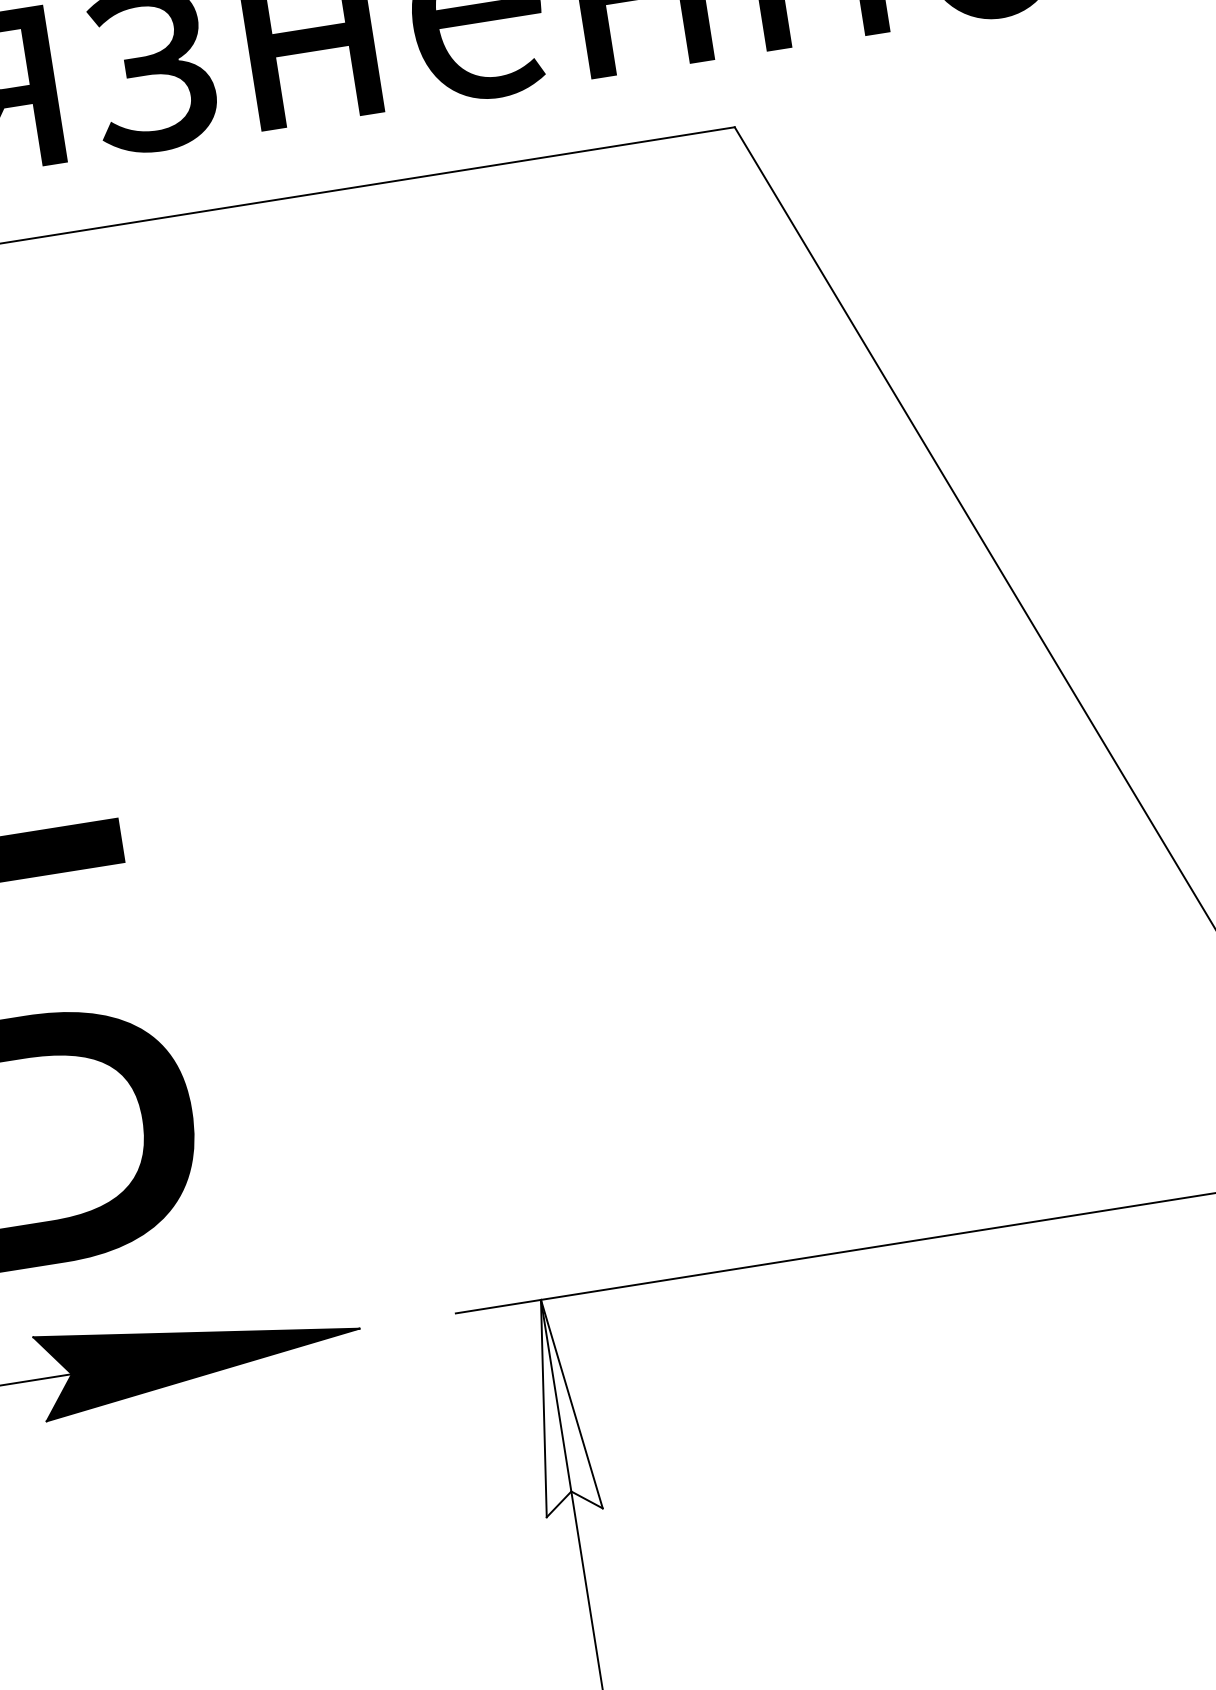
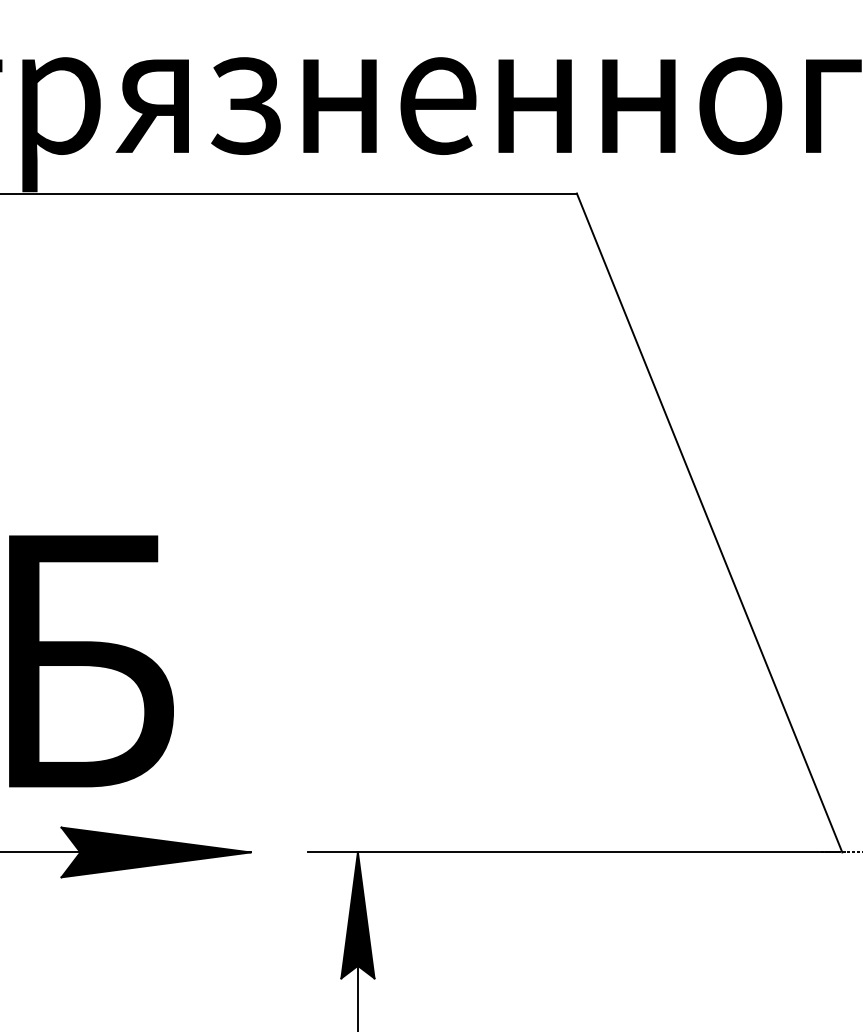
fill: (557, 1406) -> (357, 915), added

